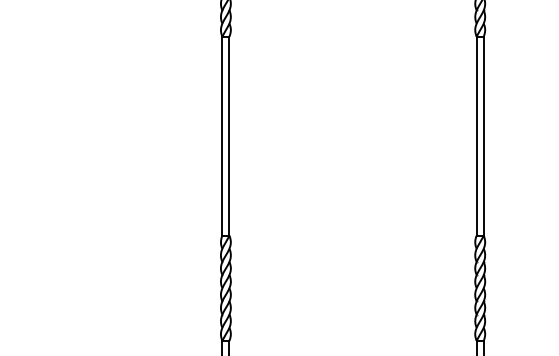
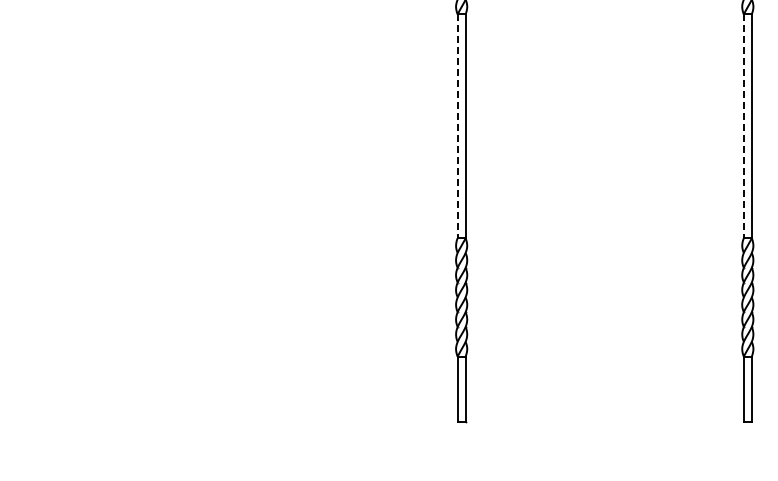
line: (222, 136) -> (457, 126), solid -> dashed
line: (476, 136) -> (743, 126), solid -> dashed

